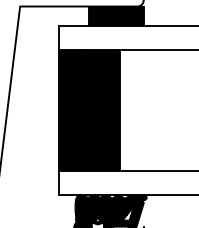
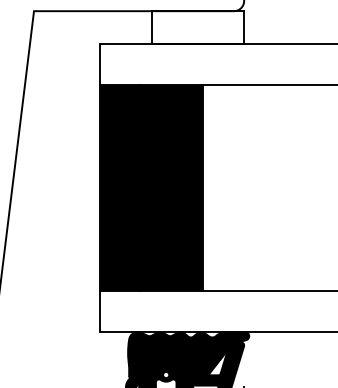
fill: (116, 15) -> (197, 26), removed

